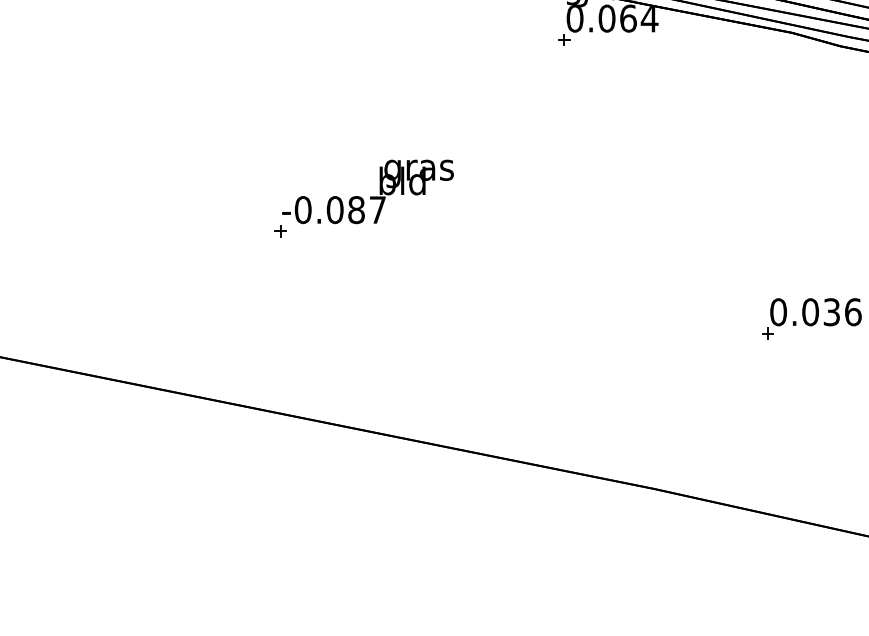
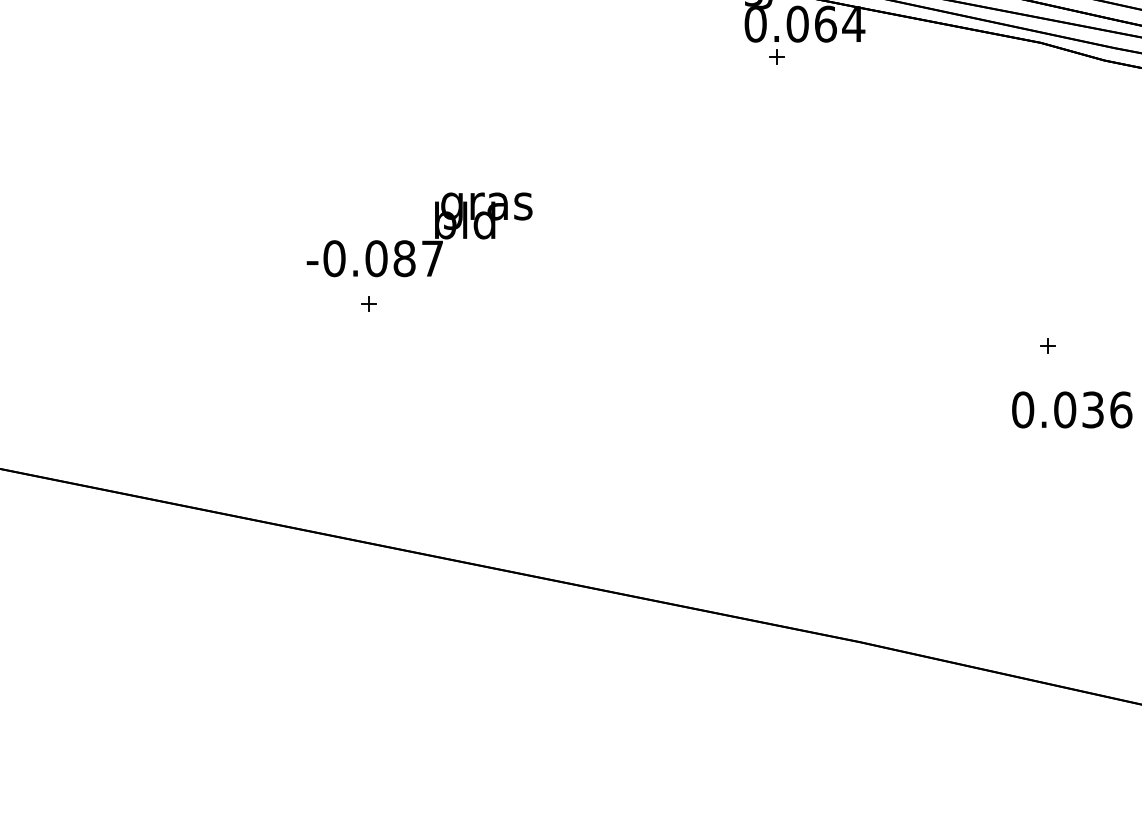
part: (564, 39) -> (776, 56), moved
text: (367, 191) -> (419, 234), moved
part: (767, 333) -> (1047, 345), moved

